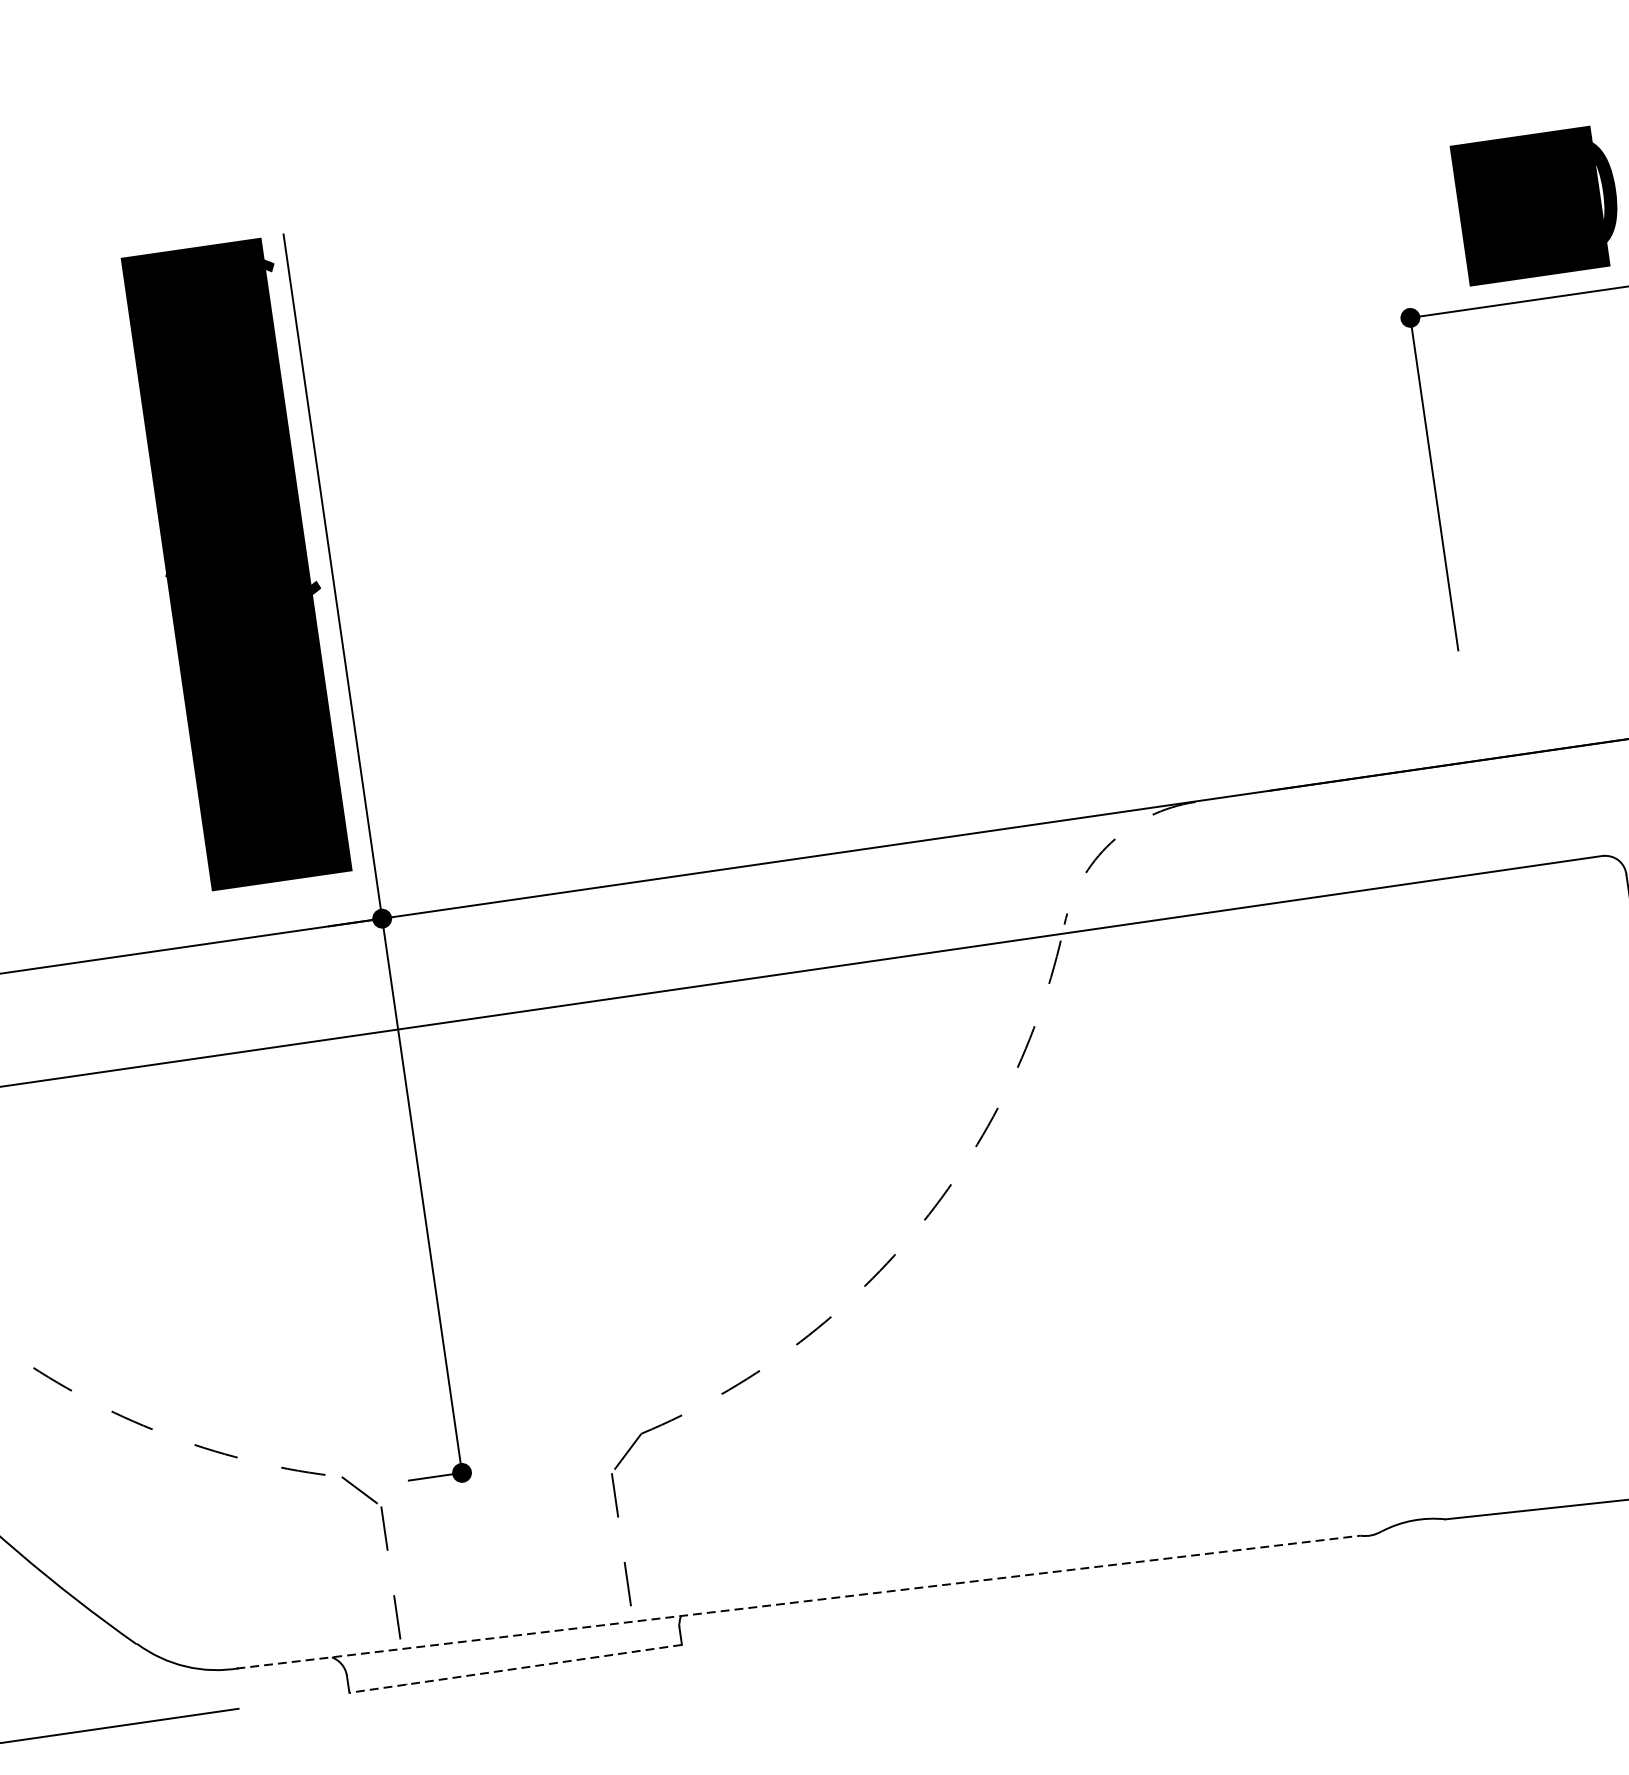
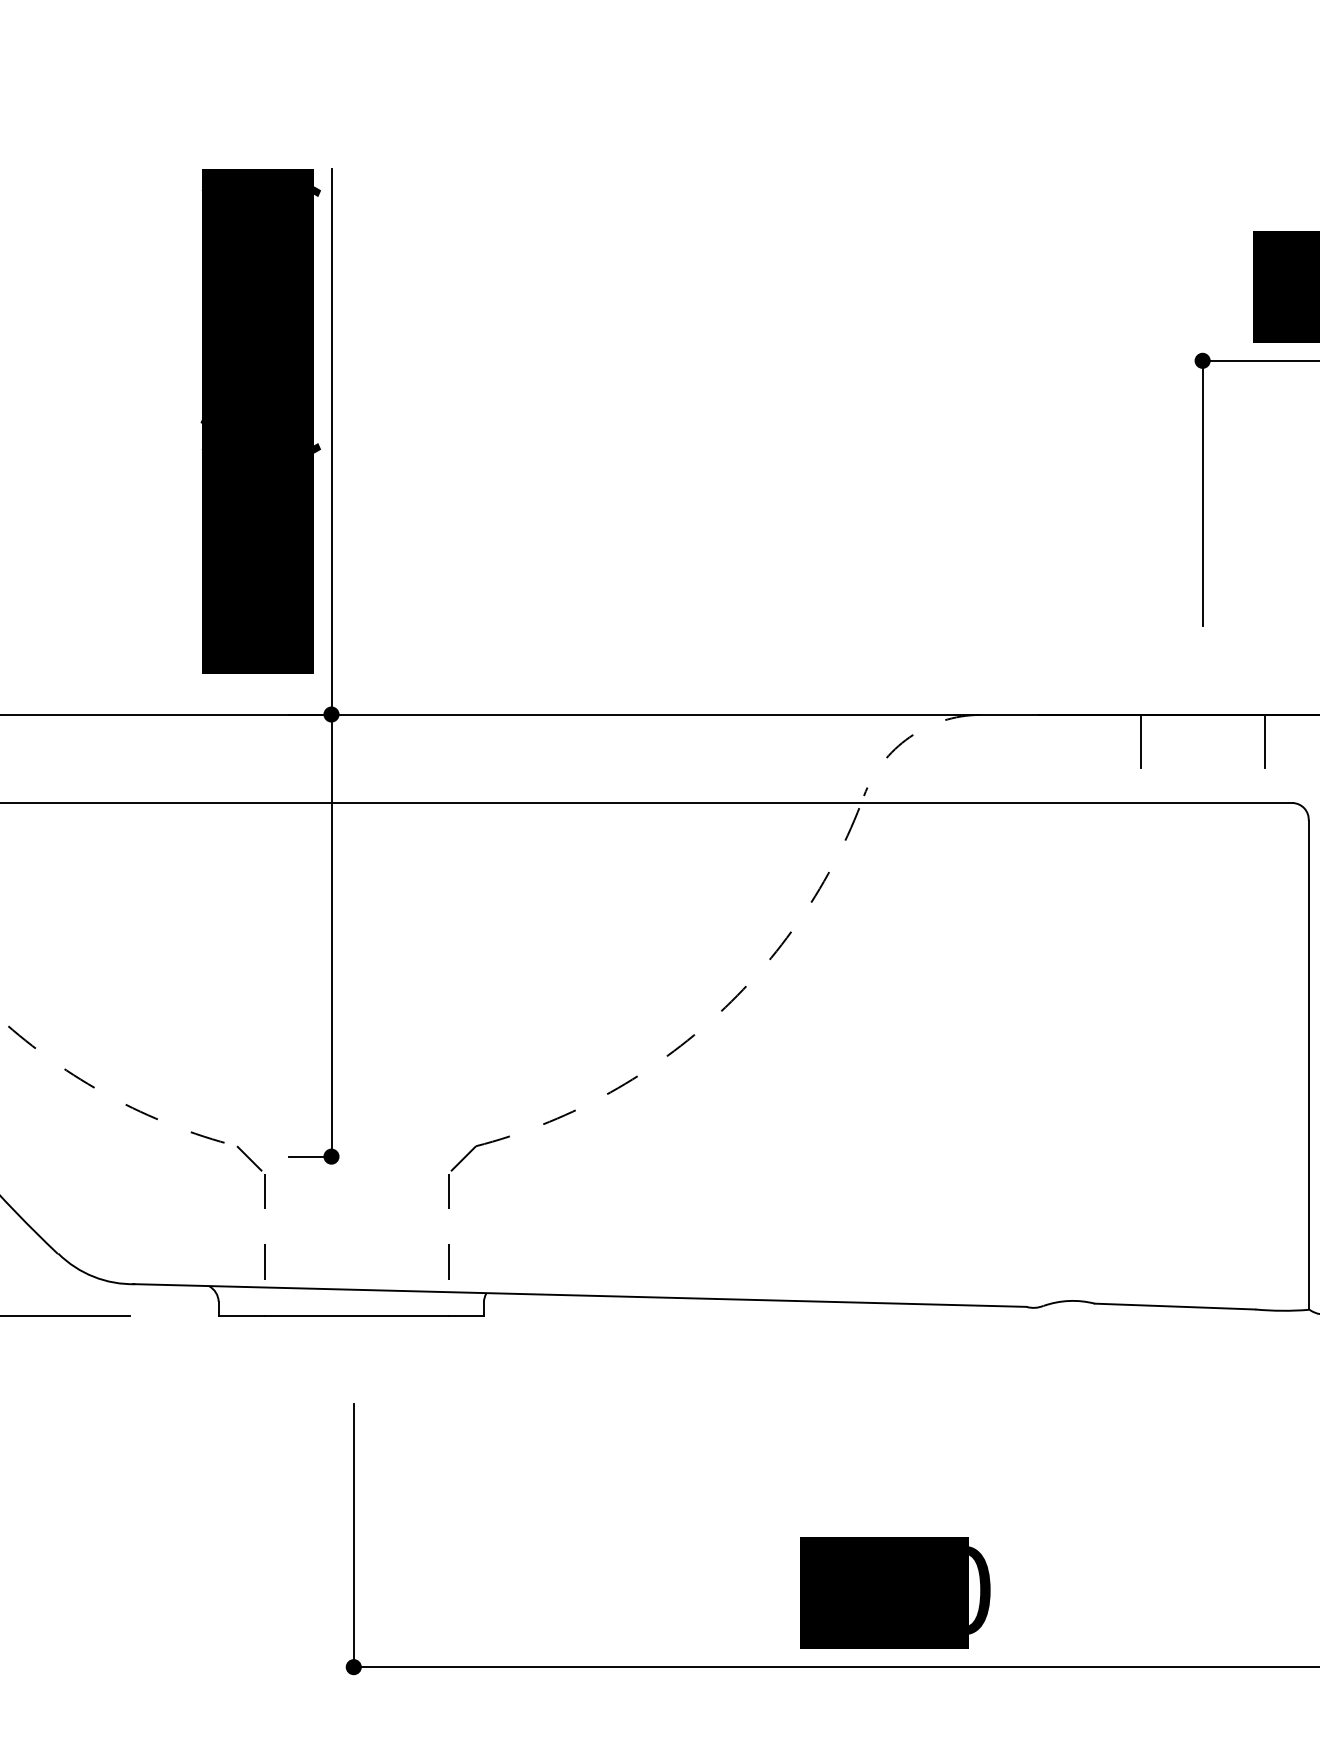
line: (1556, 782) -> (1264, 740), added
line: (1401, 805) -> (1140, 740), added
line: (798, 1602) -> (579, 1295), dashed -> solid
line: (515, 1668) -> (351, 1315), dashed -> solid

